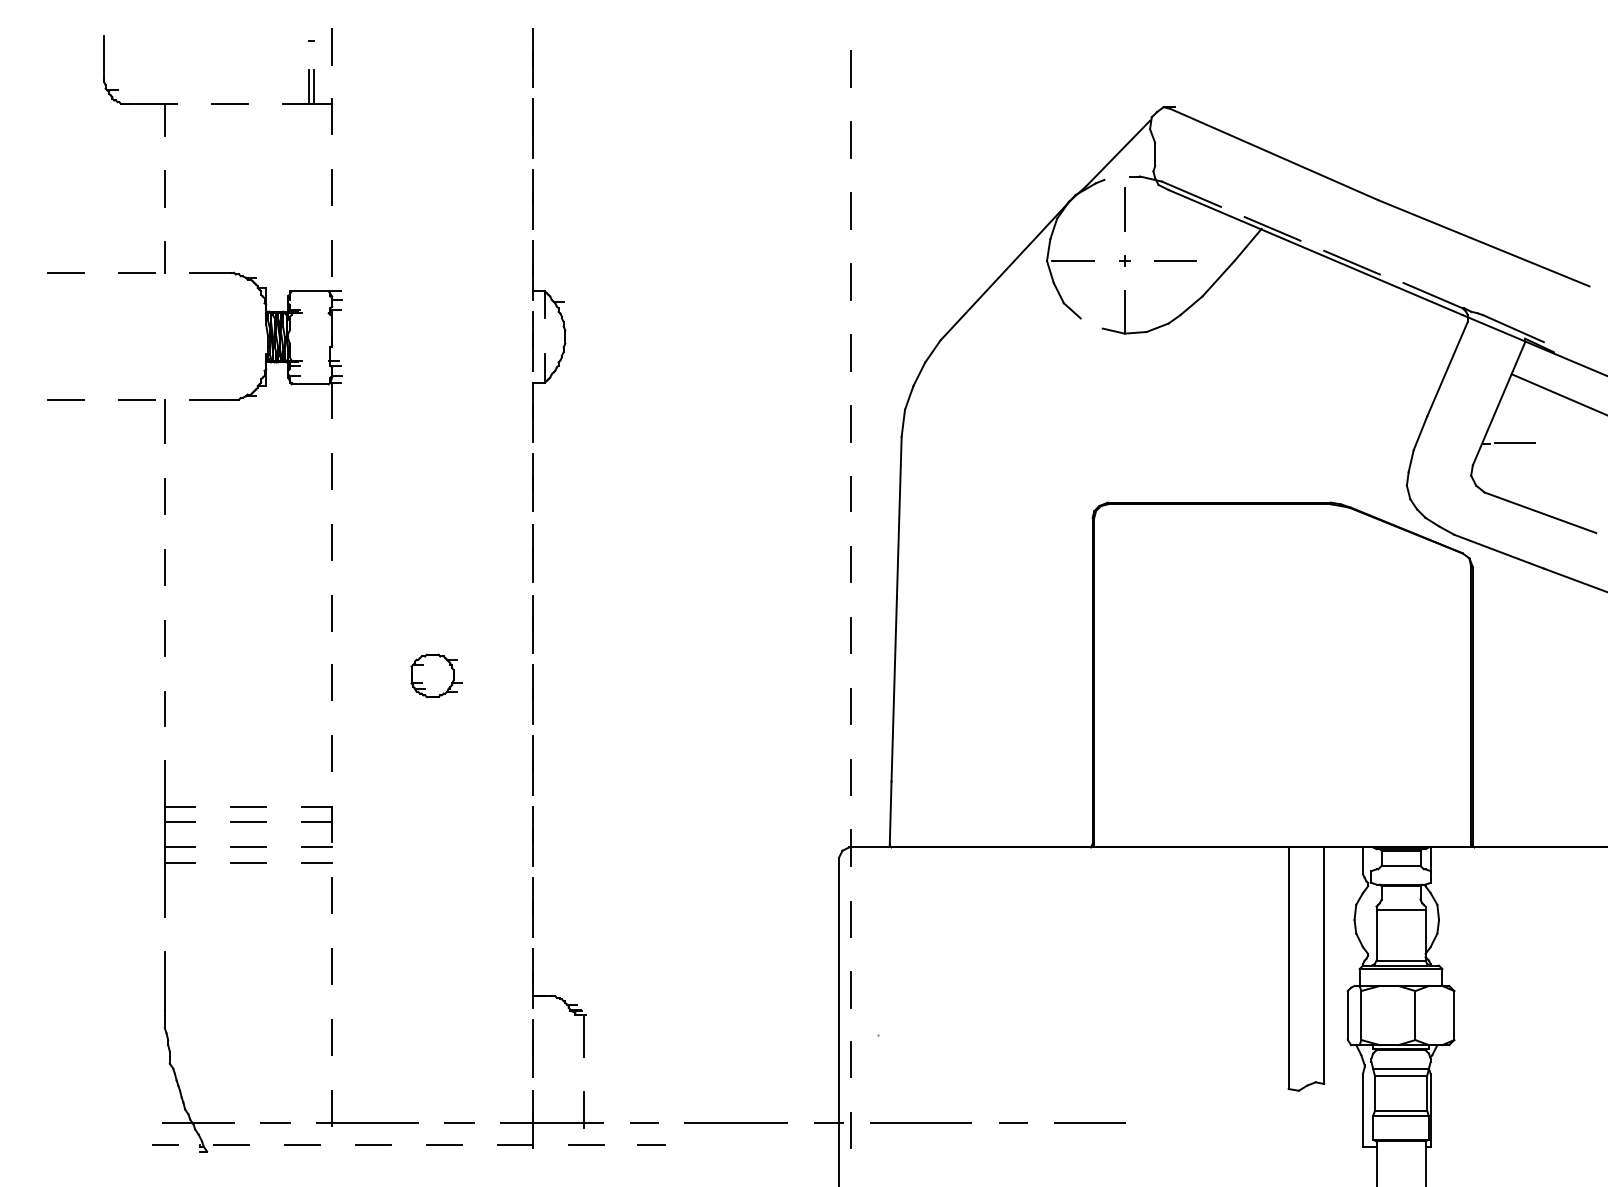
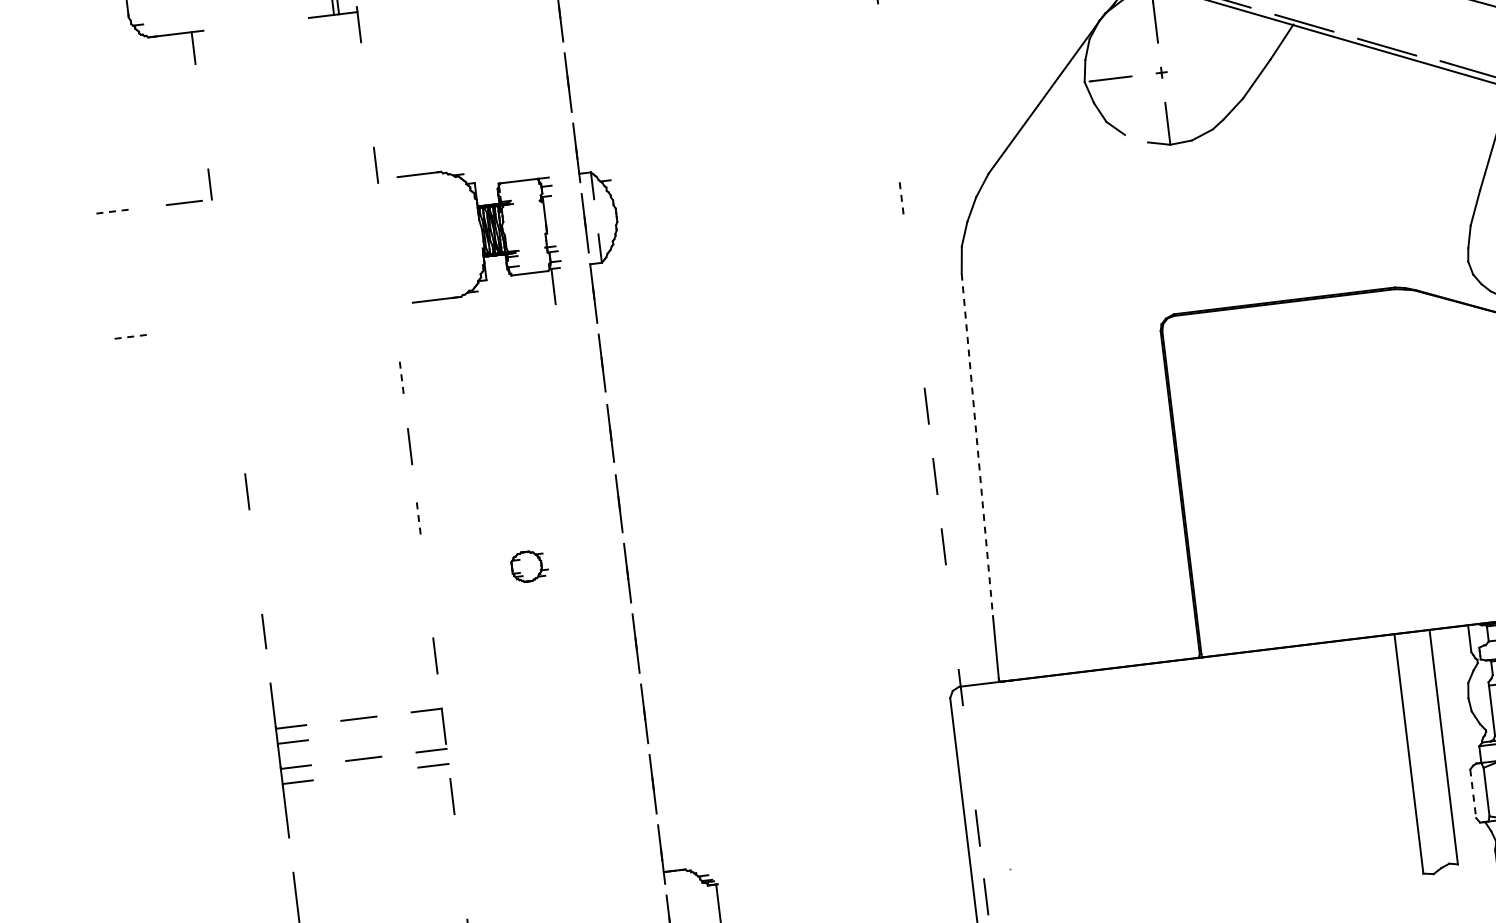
line: (229, 103) -> (255, 24), removed
line: (332, 187) -> (367, 94), removed
line: (164, 188) -> (201, 116), removed
line: (850, 210) -> (883, 55), removed
line: (1175, 260) -> (1211, 66), removed
line: (65, 272) -> (113, 211), solid -> dashed
line: (850, 281) -> (892, 125), removed
part: (265, 344) -> (480, 239), moved
line: (850, 353) -> (901, 197), solid -> dashed
line: (65, 399) -> (128, 337), solid -> dashed
line: (136, 399) -> (199, 328), removed
line: (164, 421) -> (229, 346), removed
line: (850, 423) -> (909, 266), removed
line: (332, 471) -> (401, 376), solid -> dashed
line: (850, 494) -> (917, 337), removed
line: (164, 496) -> (238, 421), removed
line: (896, 609) -> (977, 445), solid -> dashed
line: (332, 613) -> (418, 517), solid -> dashed
line: (164, 638) -> (255, 561), removed
part: (436, 675) -> (529, 566), size x0.7
line: (332, 682) -> (427, 585), removed
line: (850, 777) -> (951, 617), removed
line: (248, 822) -> (360, 734), removed
line: (316, 822) -> (428, 726), removed
line: (248, 862) -> (365, 773), removed
line: (850, 918) -> (968, 757), removed
line: (332, 966) -> (461, 866), removed
line: (1347, 1015) -> (1472, 793), solid -> dashed

